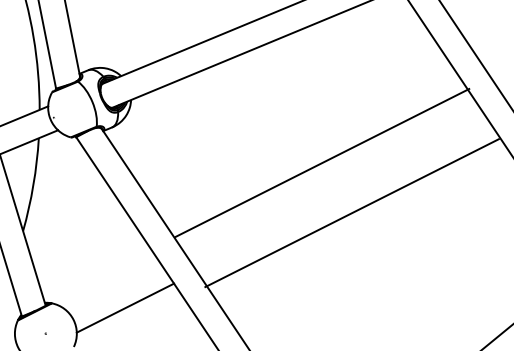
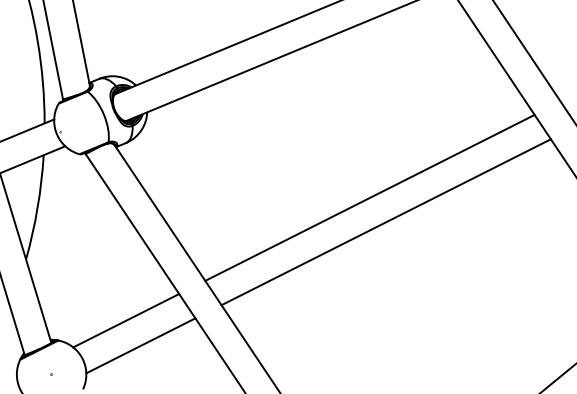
line: (322, 162) -> (369, 197), moved
line: (351, 213) -> (385, 222), moved
line: (112, 285) -> (126, 320), added

